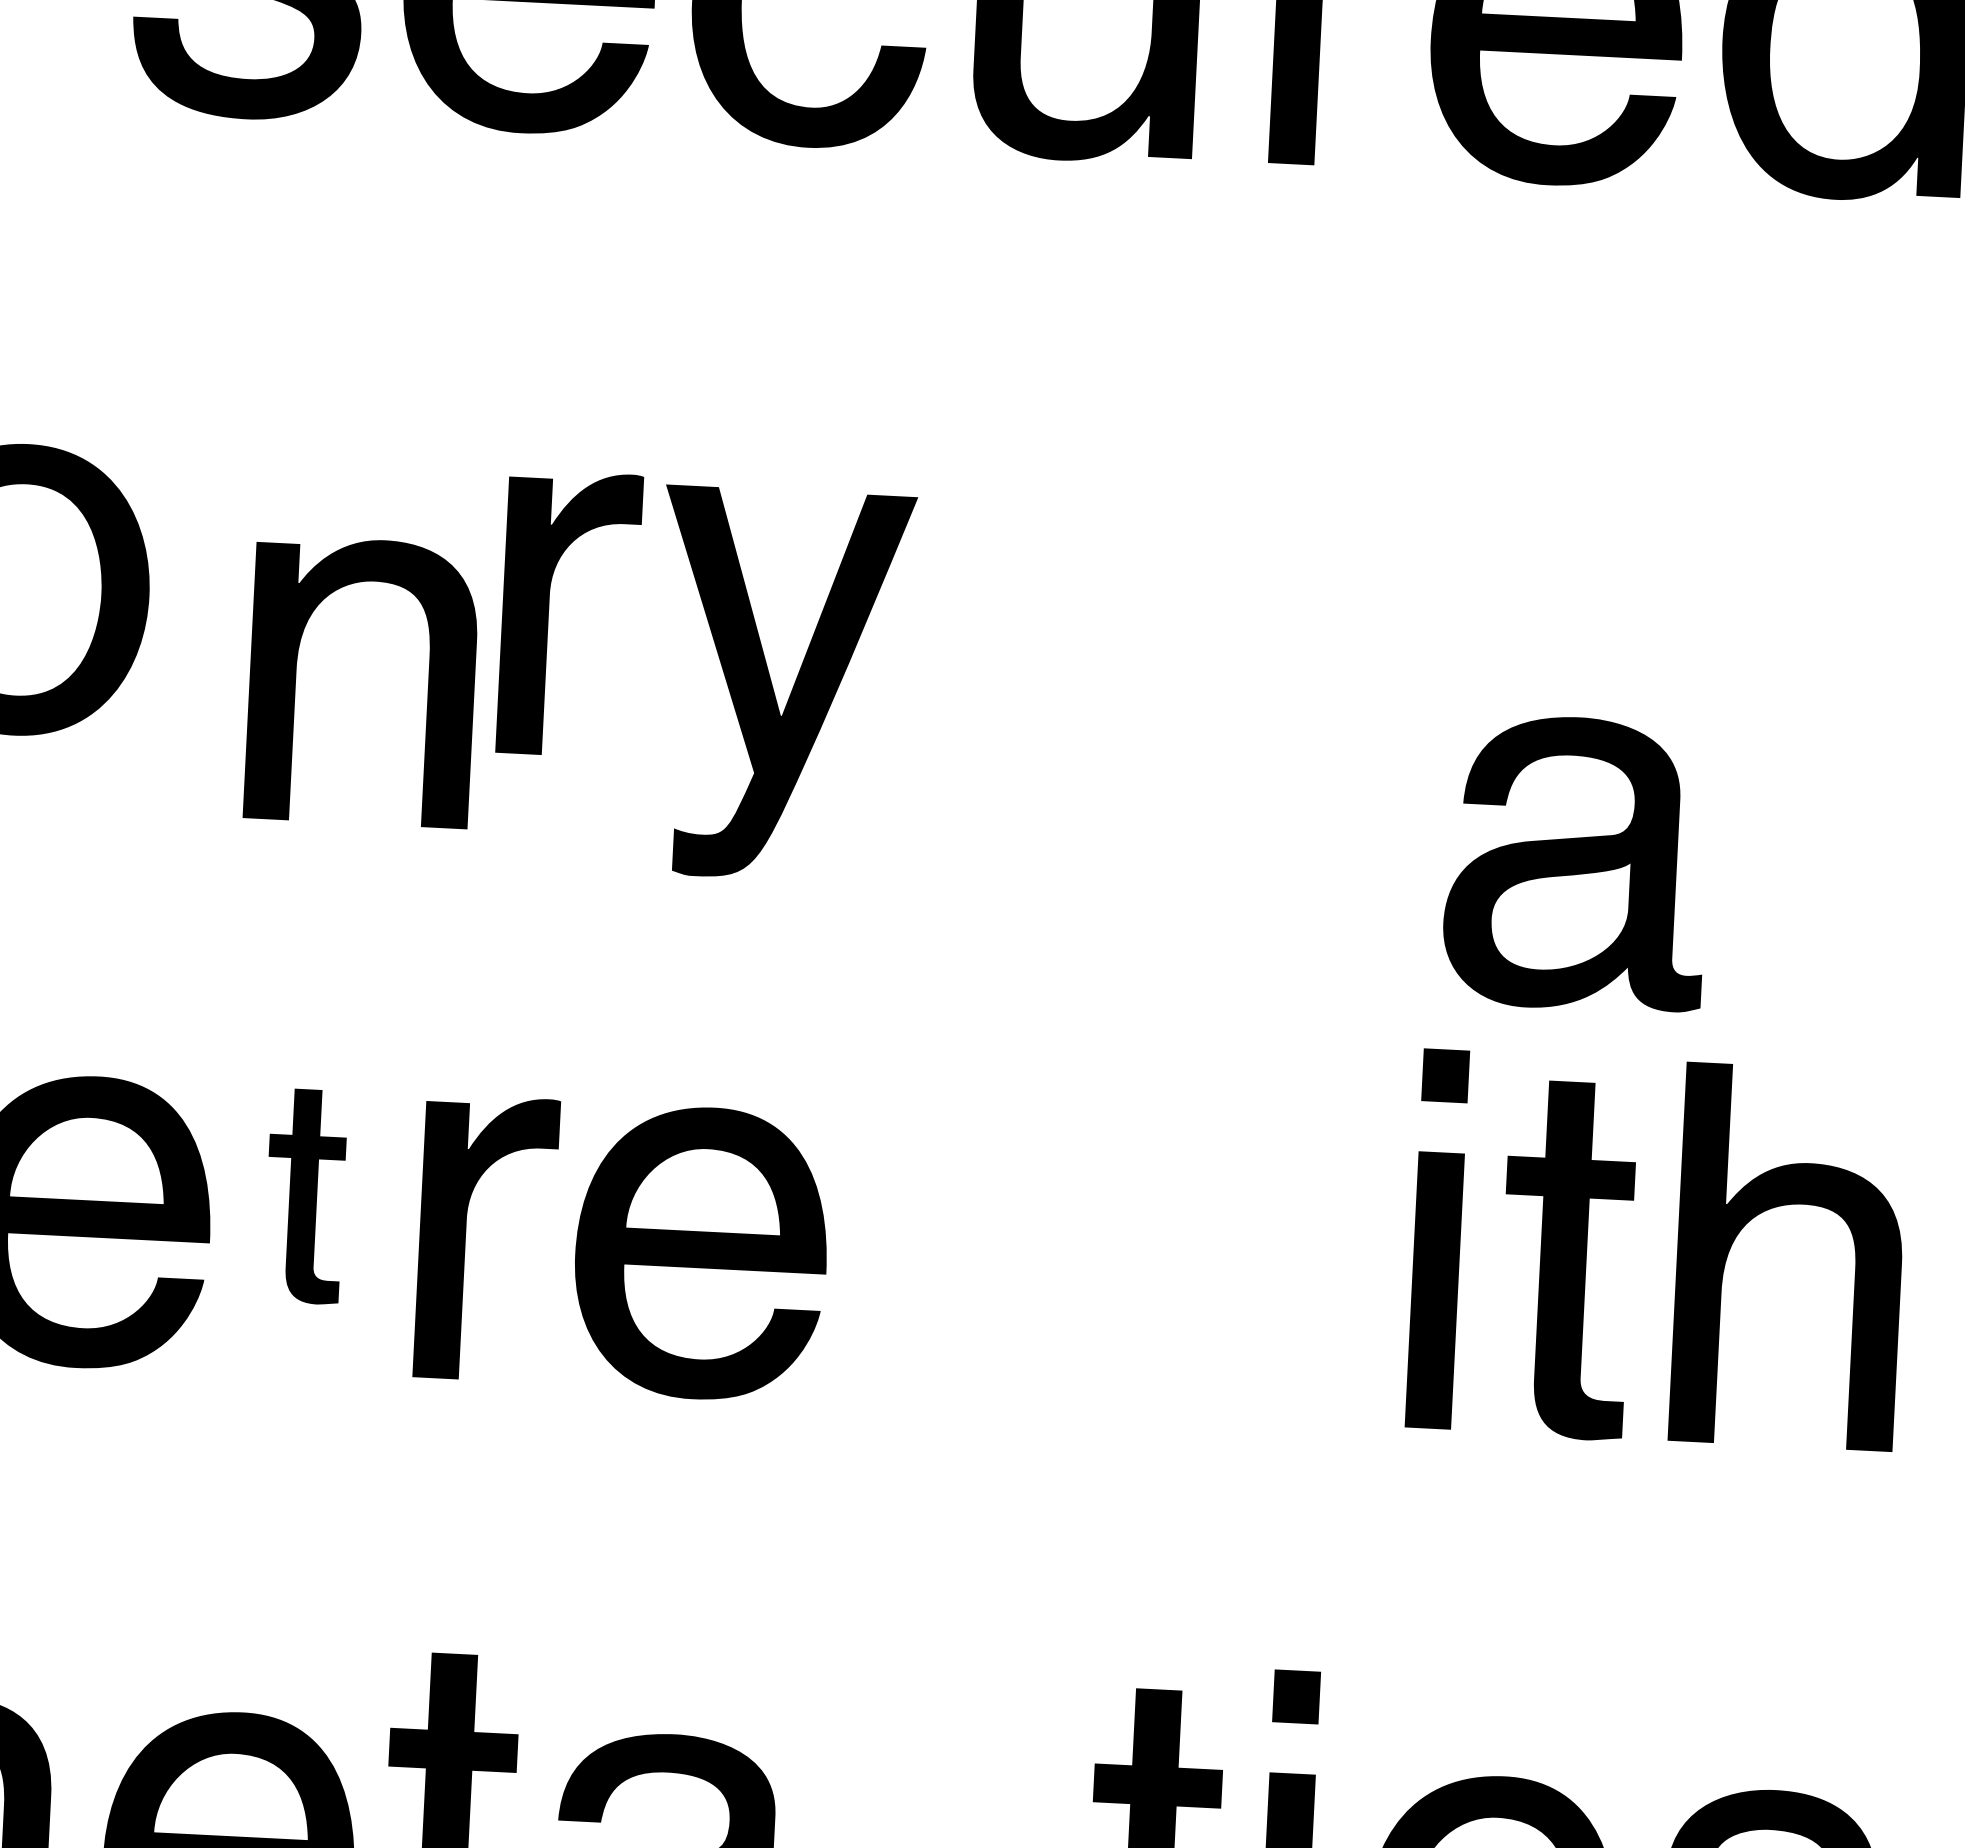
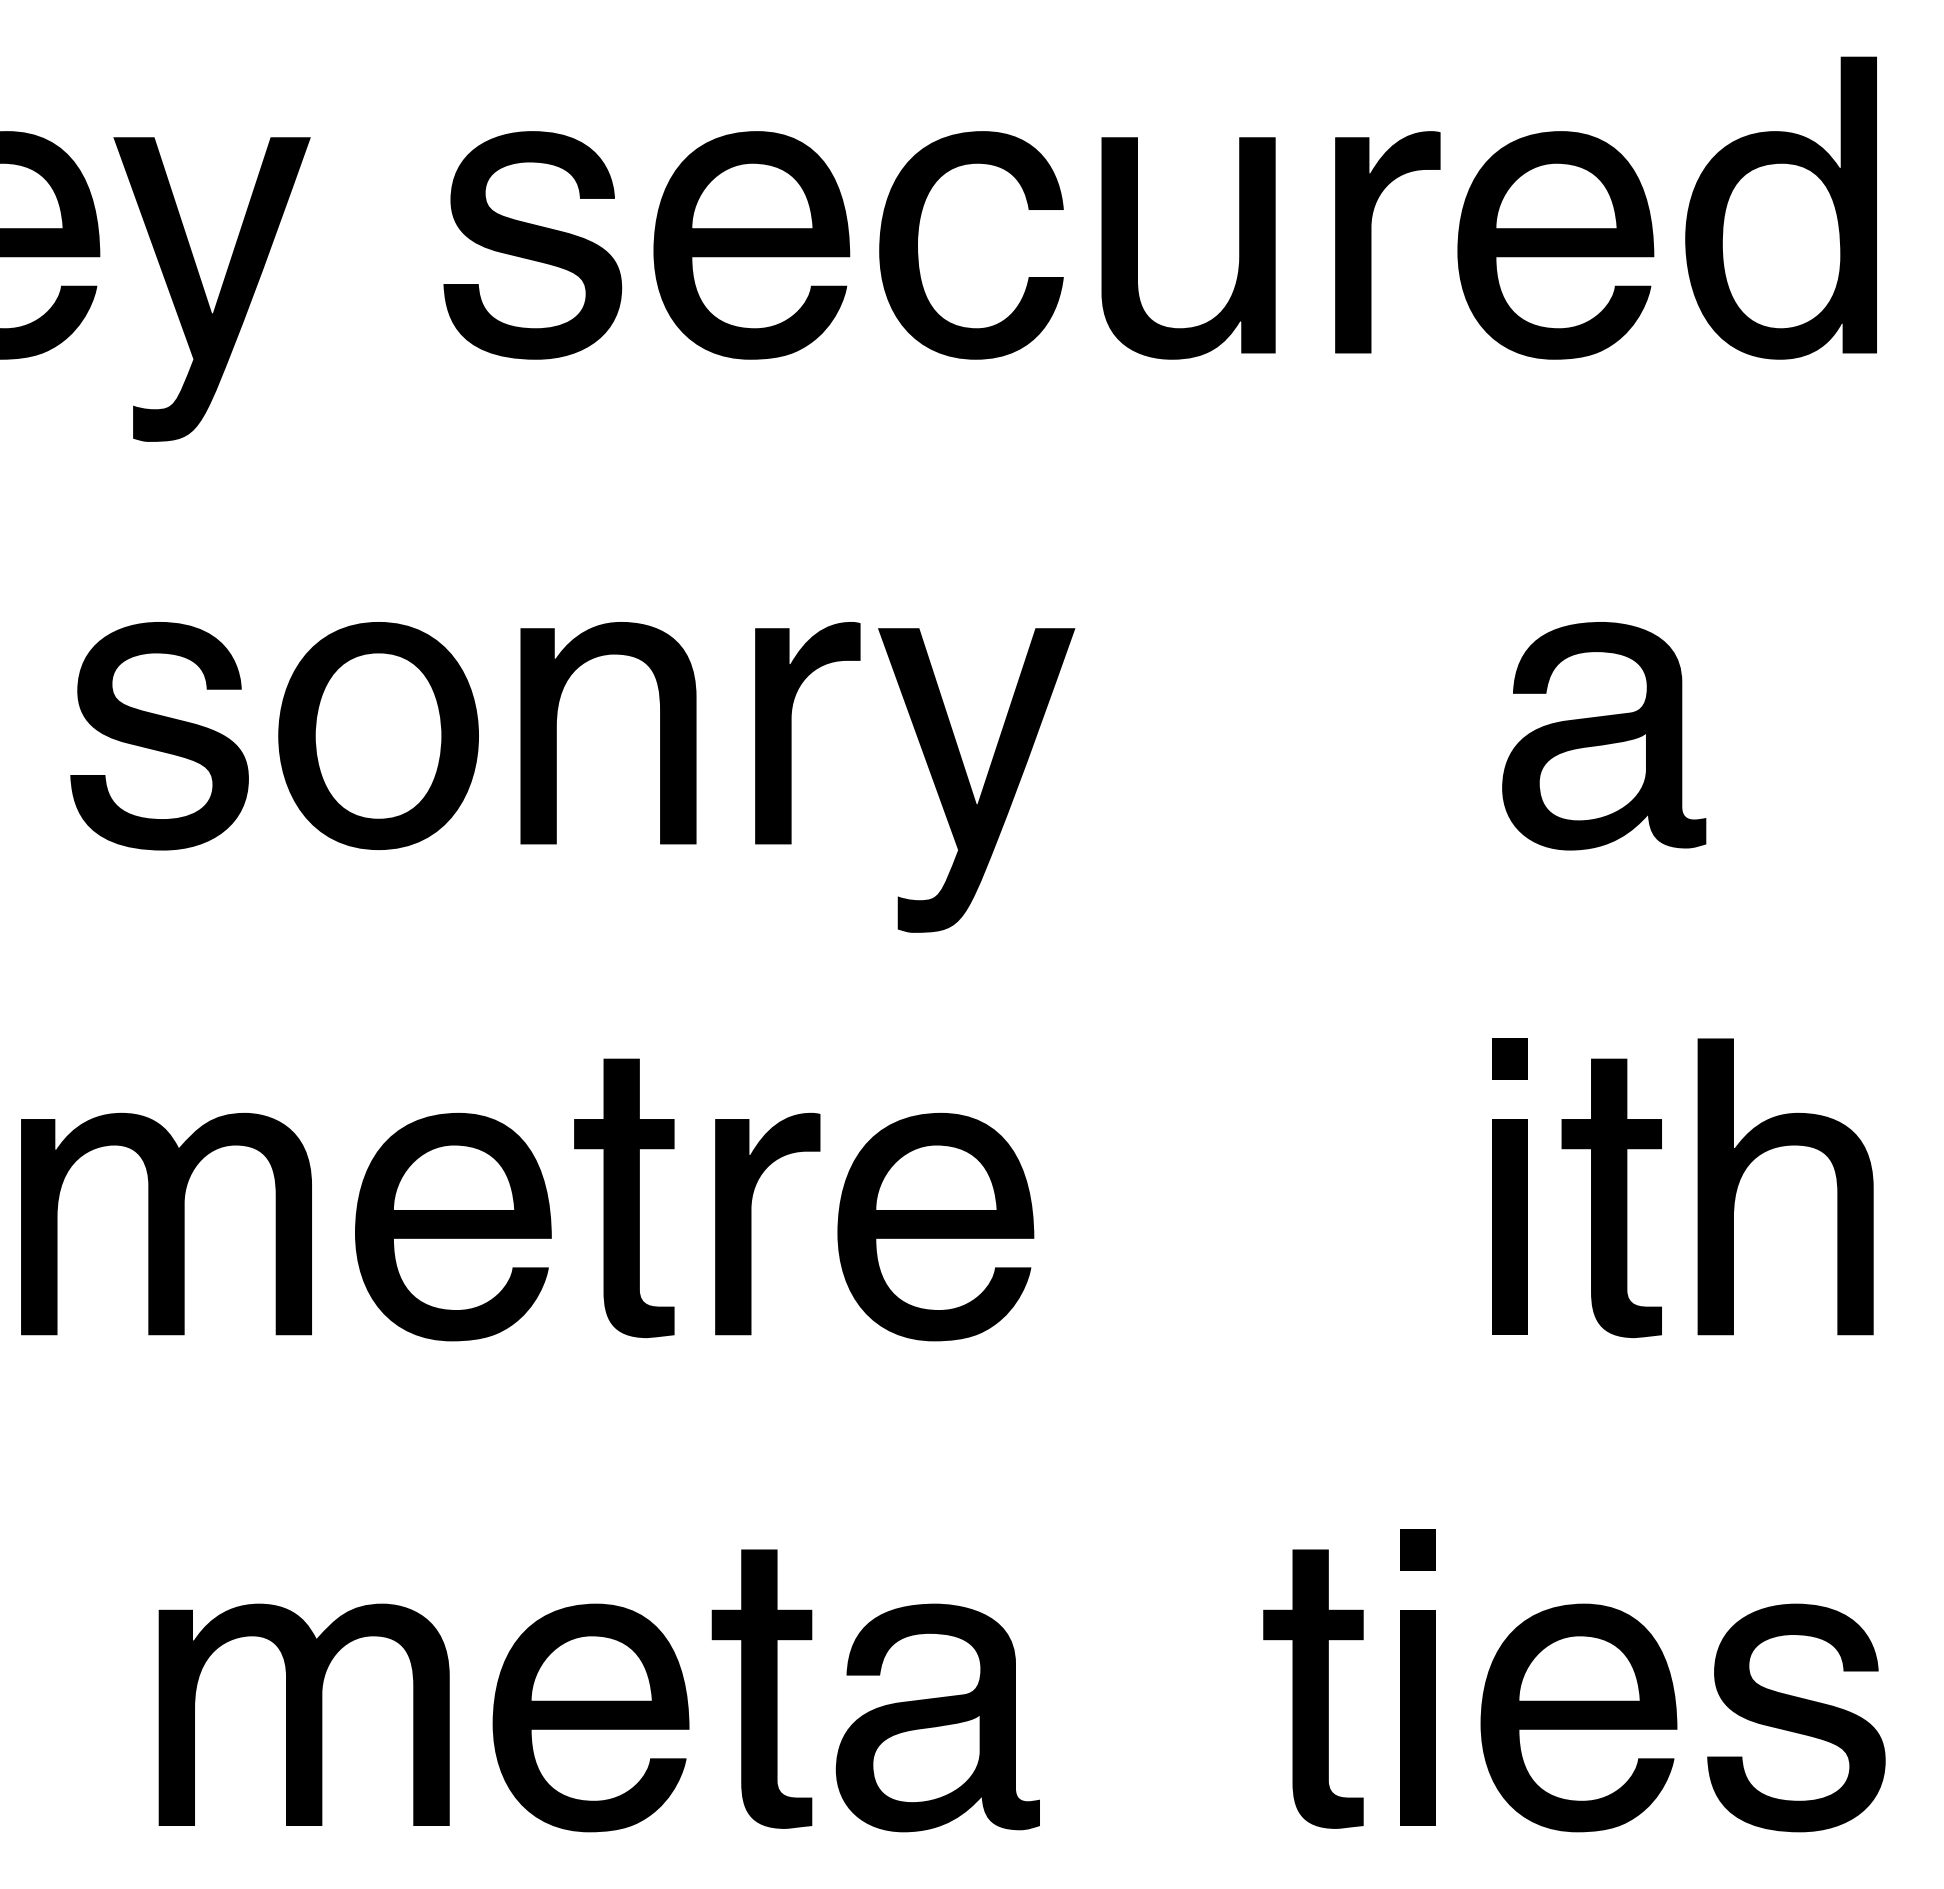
part: (295, 678) -> (556, 733), moved
part: (1577, 864) -> (1604, 736), moved
part: (305, 1196) -> (624, 1198), size x1.67

